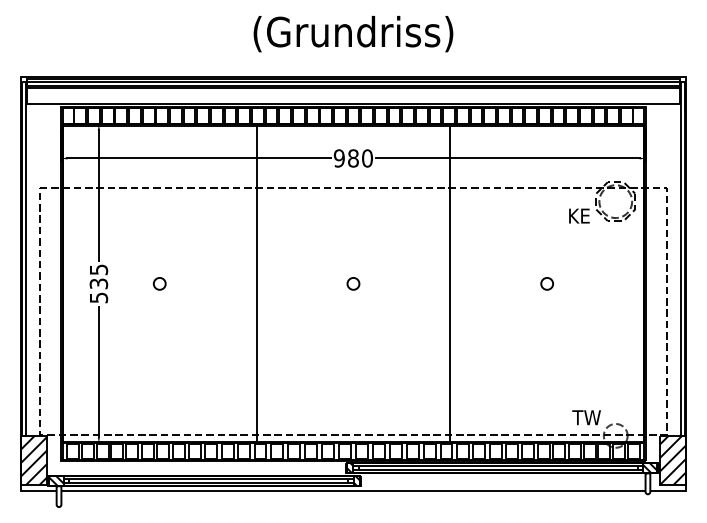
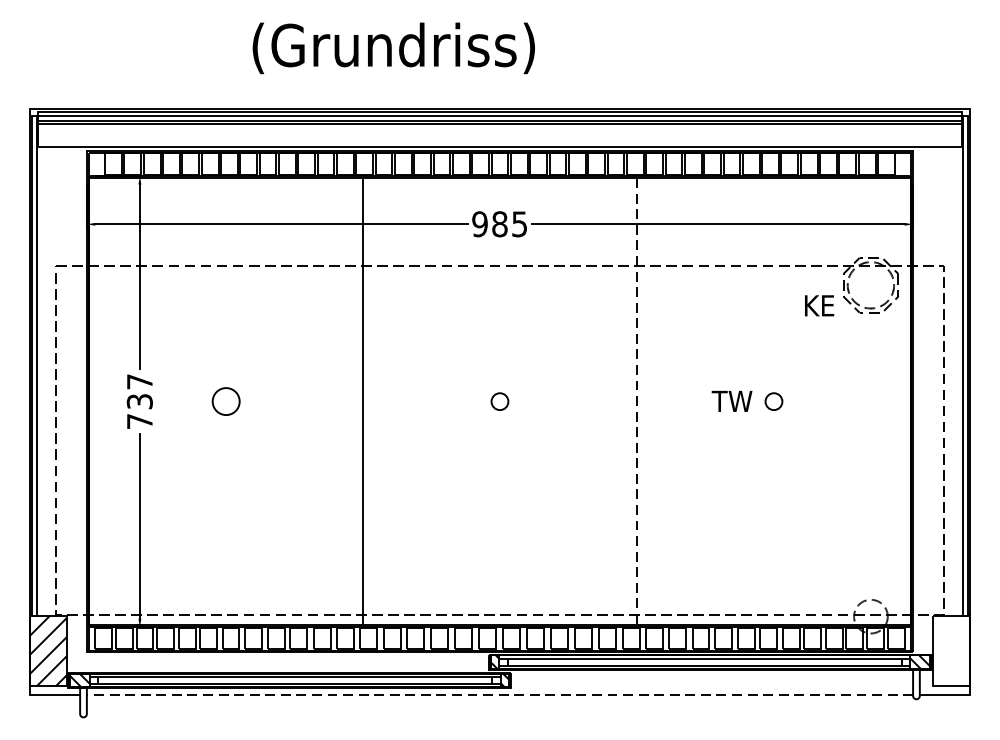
text: (353, 34) -> (393, 48), moved
text: (367, 158) -> (519, 224), 980 -> 985
text: (99, 283) -> (140, 401), 535 -> 737
circle: (159, 283) -> (225, 401), size x1.6
line: (450, 283) -> (637, 401), solid -> dashed
text: (586, 417) -> (731, 401), moved
hatch: (672, 460) -> (951, 651), removed
line: (352, 491) -> (498, 695), solid -> dashed

